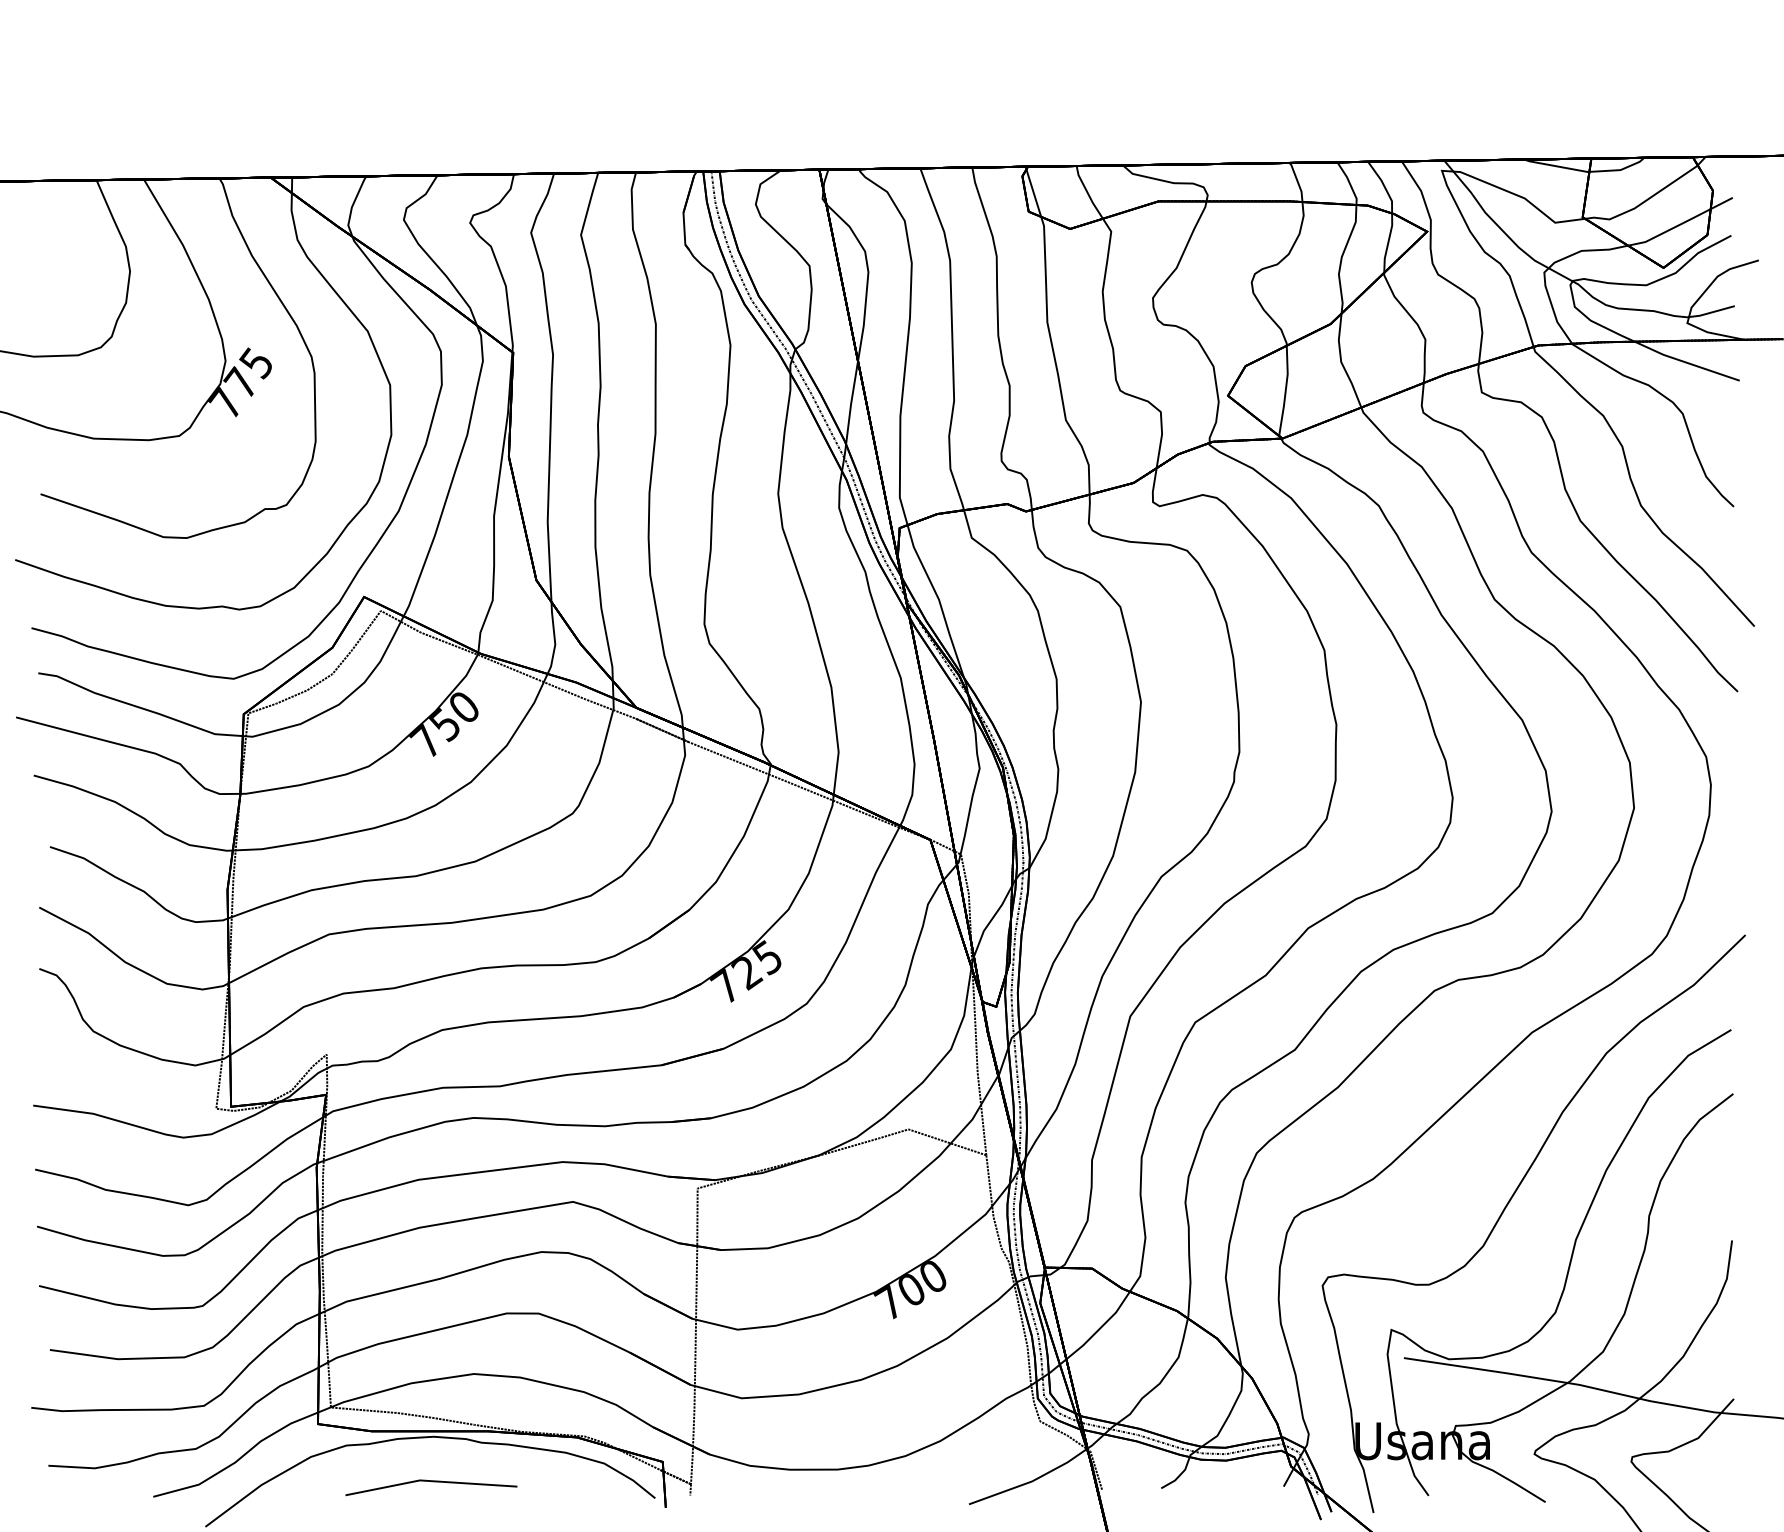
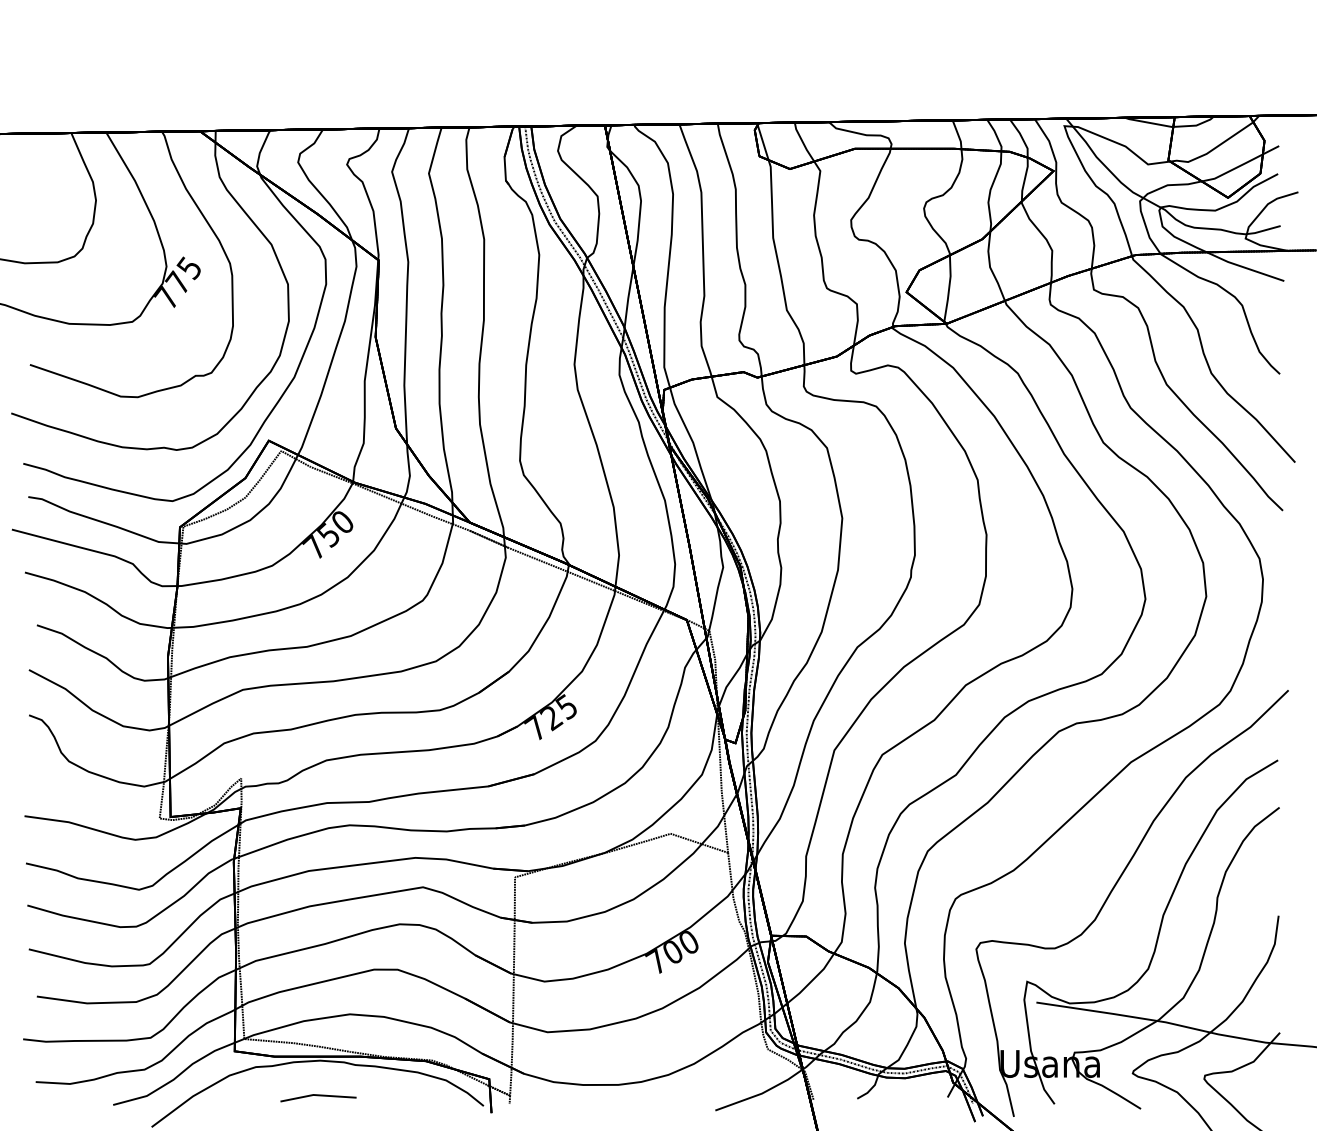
part: (431, 1487) -> (318, 1098), size x0.6

